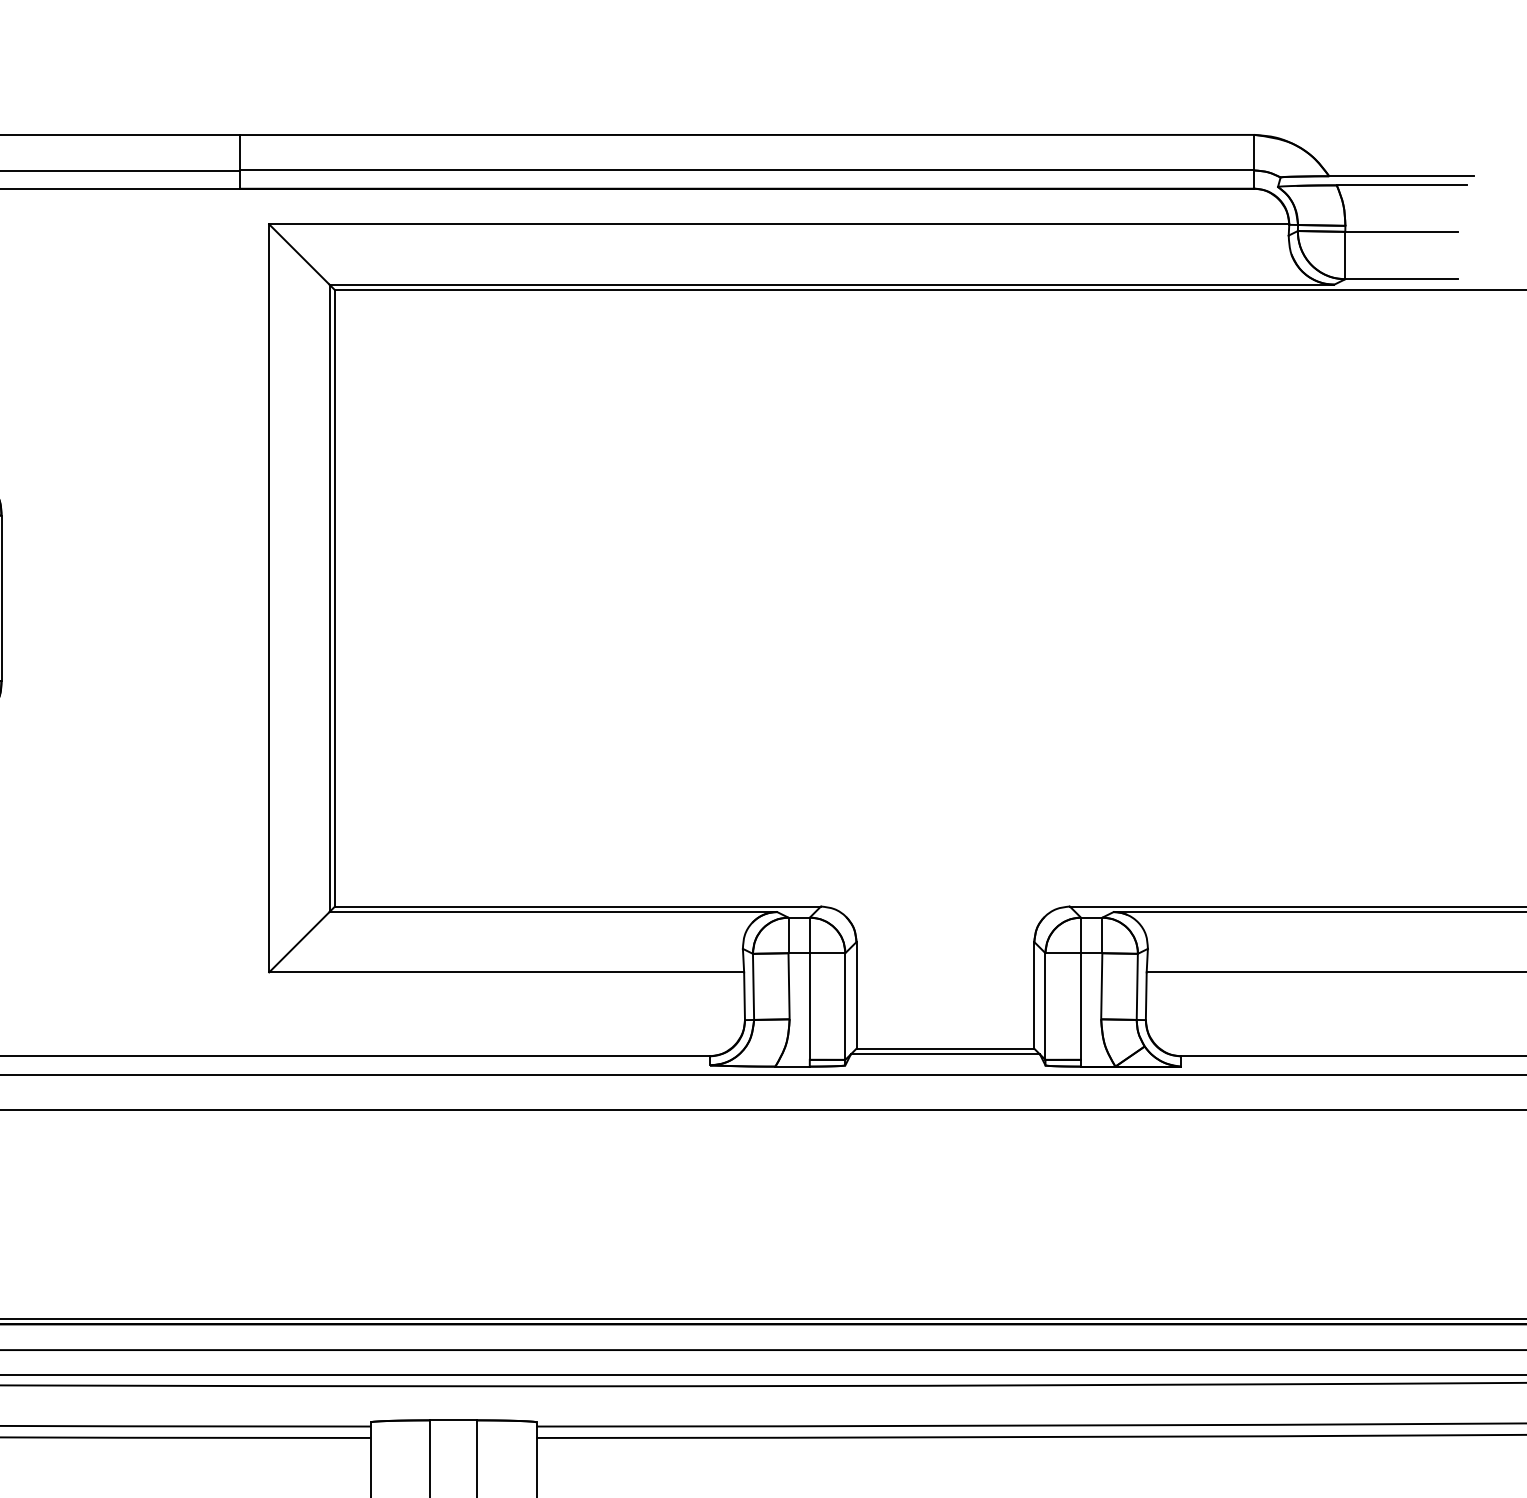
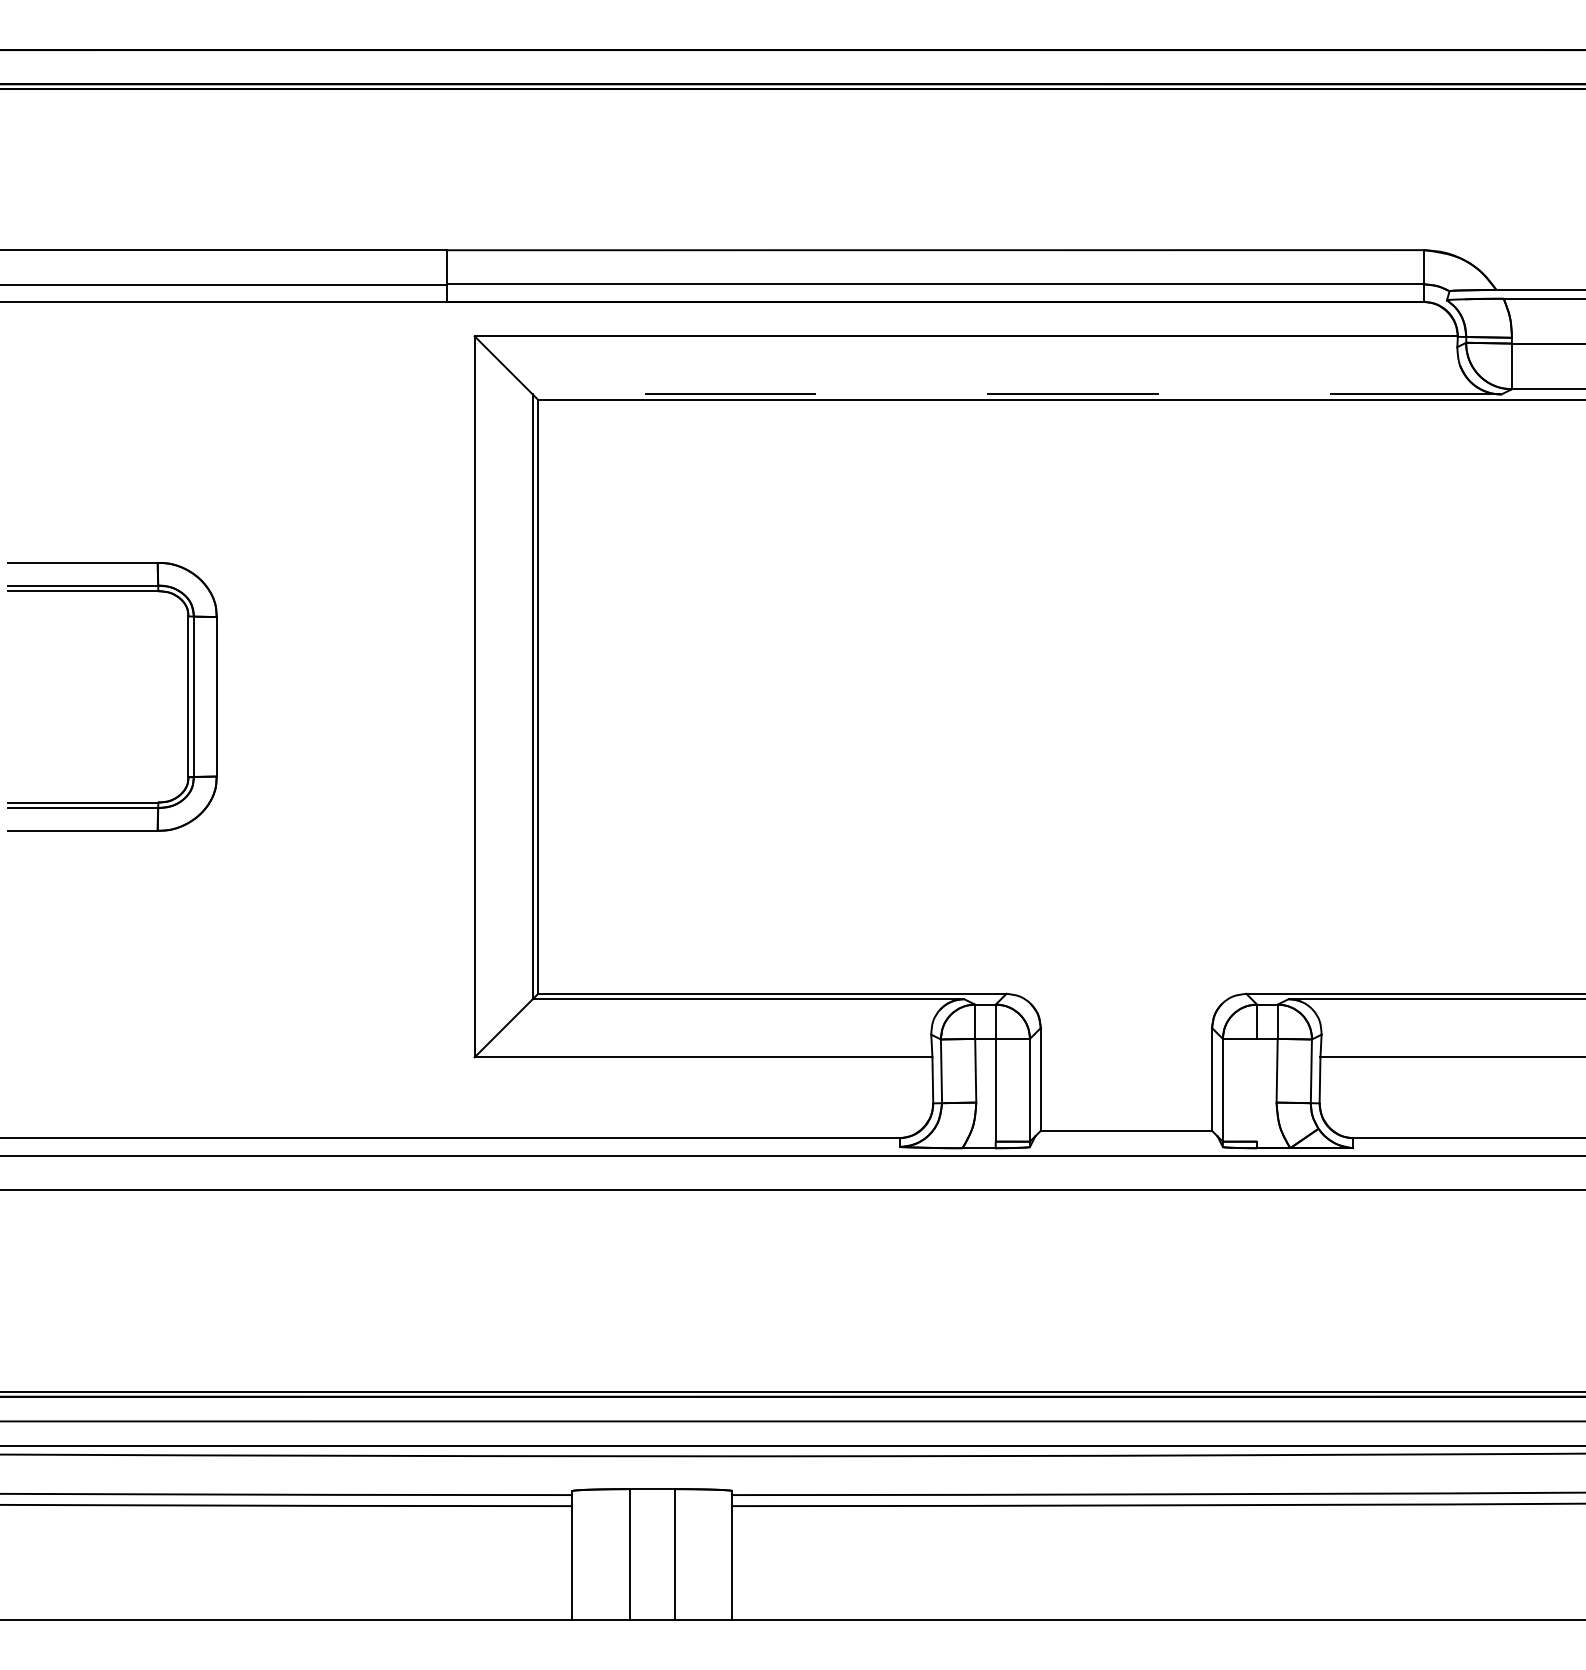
line: (831, 284) -> (1016, 394), solid -> dashed
line: (1081, 1005) -> (1257, 1089), removed
line: (945, 1054) -> (1126, 1136), removed

